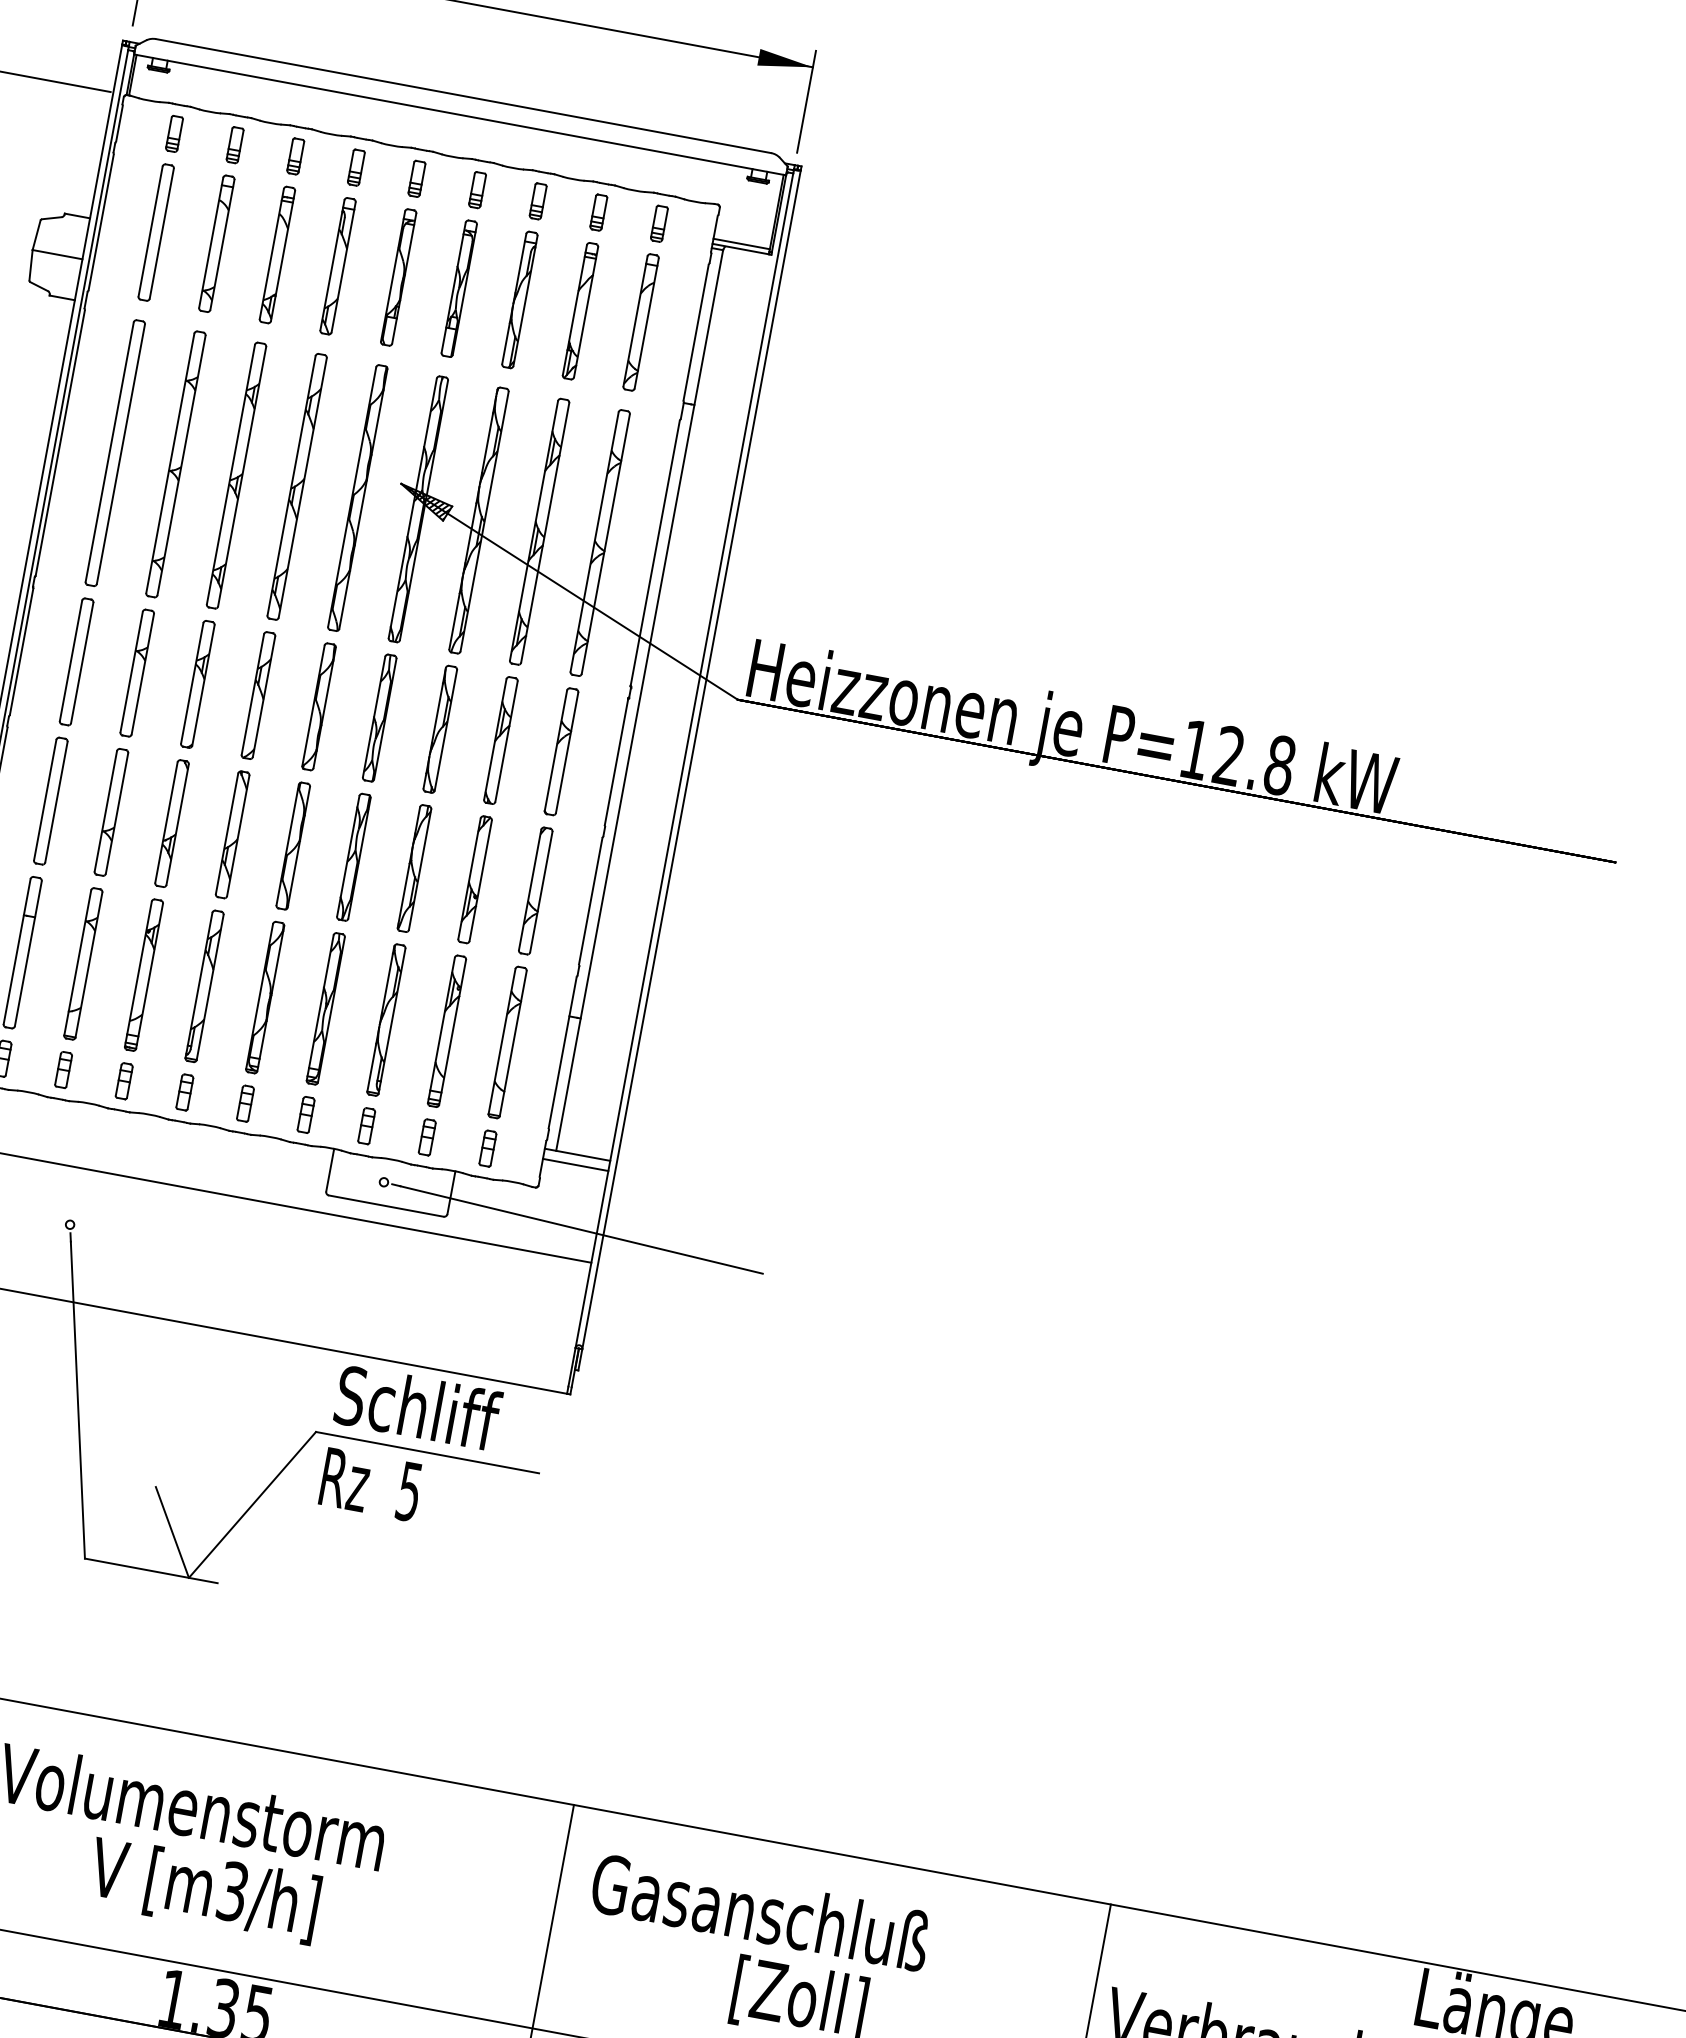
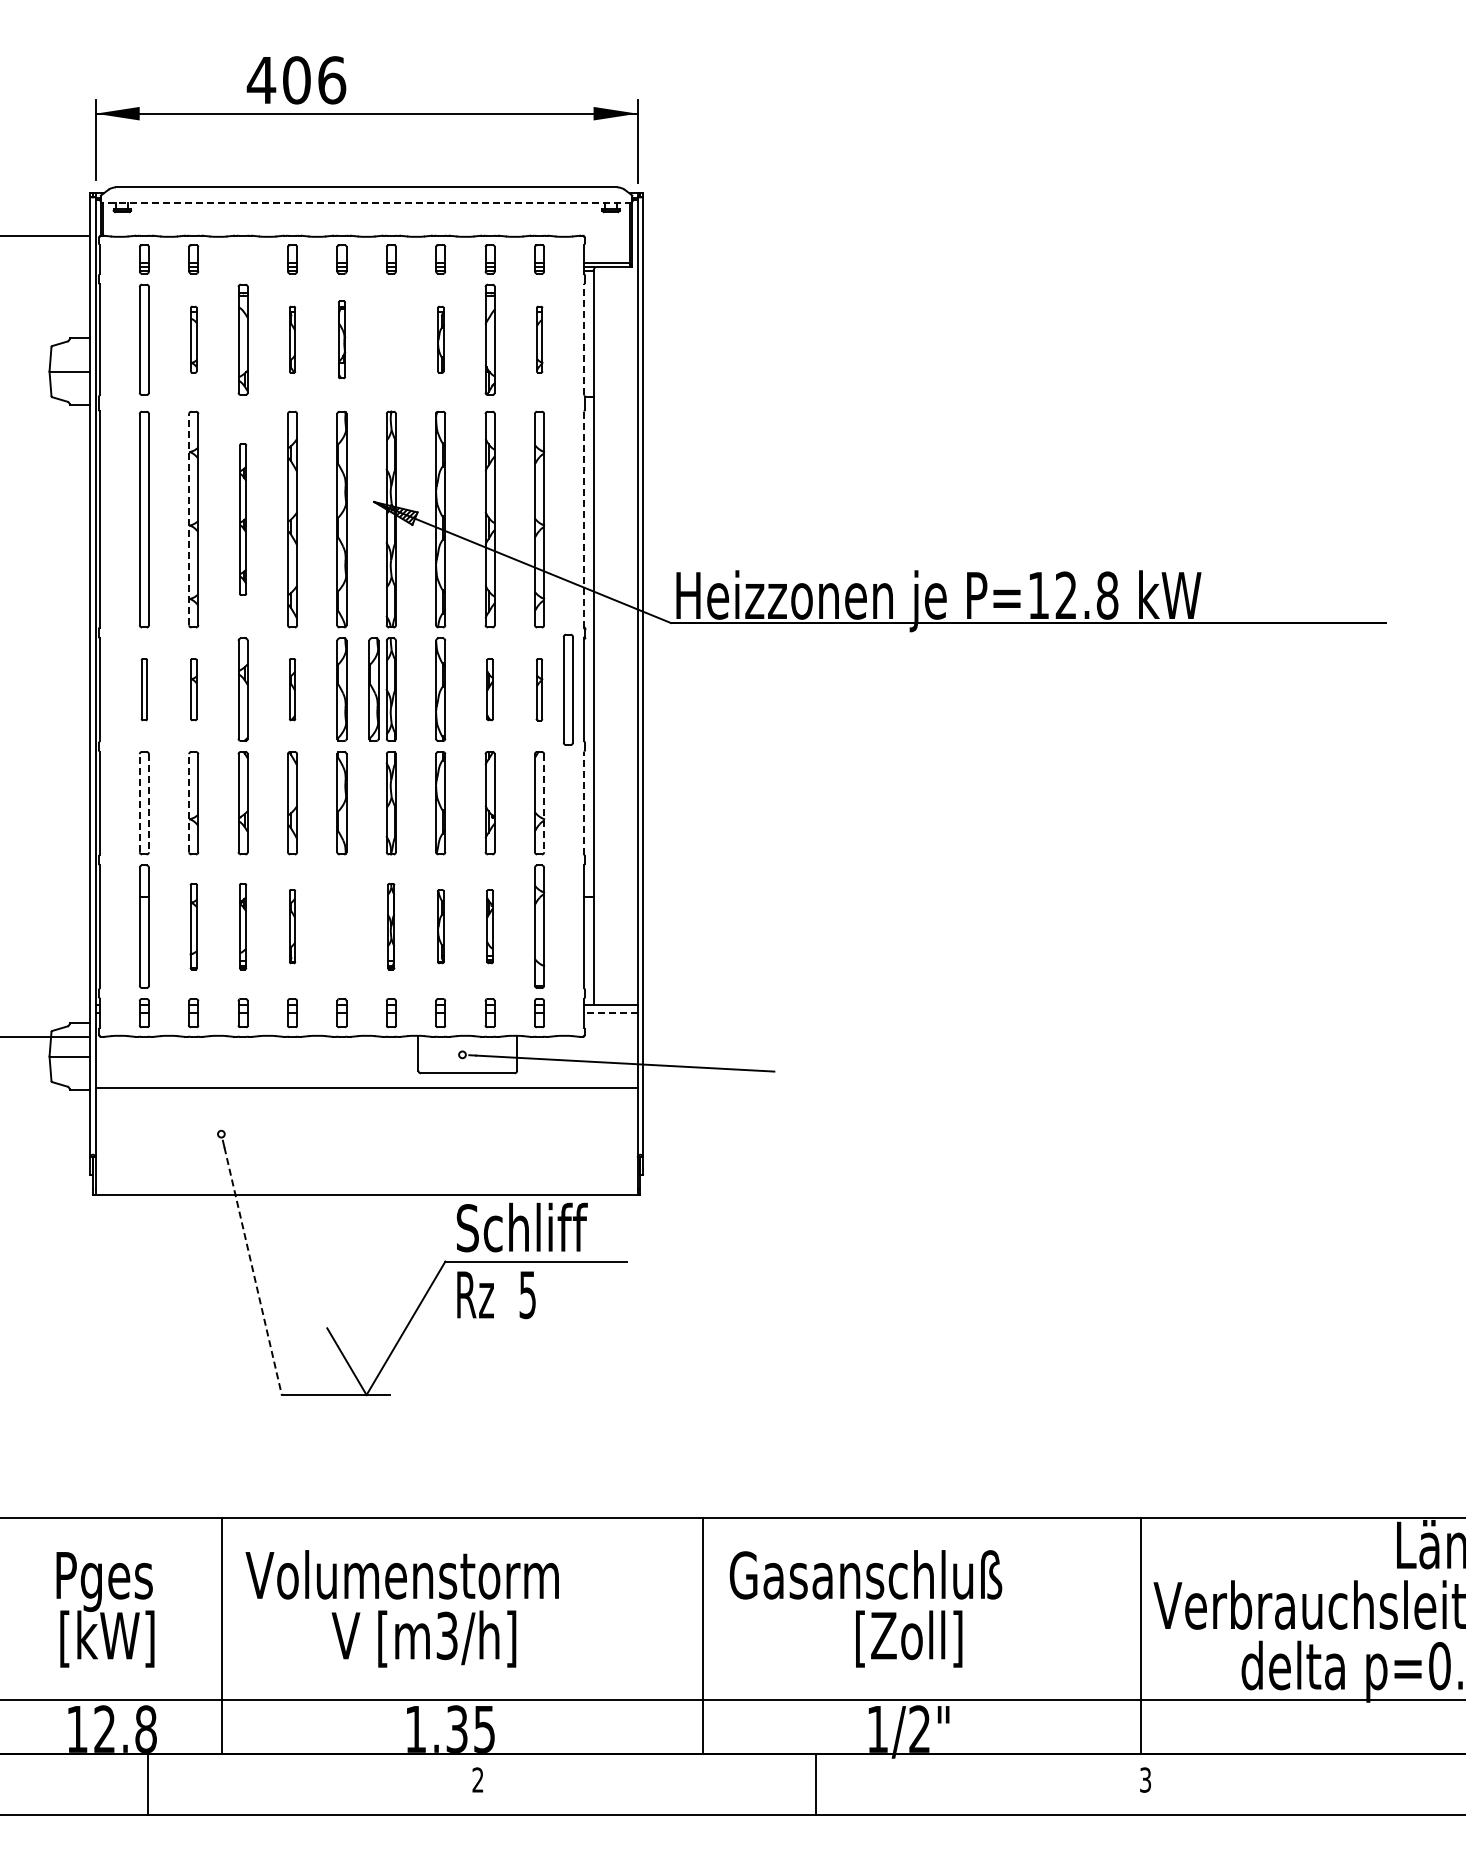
line: (460, 114) -> (366, 202), solid -> dashed
part: (294, 156) -> (242, 259), removed
part: (216, 243) -> (193, 339), size x0.6
part: (338, 265) -> (292, 339), size x0.6
part: (398, 277) -> (341, 339), size x0.7
part: (458, 288) -> (390, 339), removed
part: (519, 299) -> (440, 339), size x0.6
part: (641, 322) -> (539, 339), size x0.6
line: (696, 332) -> (584, 339), solid -> dashed
line: (170, 463) -> (189, 519), solid -> dashed
part: (235, 475) -> (242, 519), size x0.7
line: (655, 553) -> (584, 519), solid -> dashed
part: (76, 661) -> (144, 689), size x0.6
part: (136, 672) -> (193, 689), size x0.6
part: (258, 695) -> (292, 689), size x0.6
part: (357, 713) -> (373, 689), added
part: (500, 740) -> (489, 689), size x0.6
part: (561, 751) -> (539, 689), size x0.6
part: (597, 758) -> (568, 689), added
line: (45, 799) -> (139, 802), solid -> dashed
line: (55, 802) -> (148, 803), solid -> dashed
line: (106, 810) -> (189, 802), solid -> dashed
line: (541, 892) -> (544, 803), solid -> dashed
line: (590, 901) -> (584, 803), solid -> dashed
part: (83, 963) -> (193, 926), size x0.7
part: (143, 974) -> (242, 926), size x0.7
part: (204, 986) -> (292, 926), size x0.6
part: (264, 997) -> (341, 926), removed
part: (324, 1008) -> (390, 926), size x0.7
part: (386, 1019) -> (440, 926), size x0.6
part: (446, 1030) -> (489, 926), size x0.6
line: (576, 1165) -> (611, 1013), solid -> dashed
line: (78, 1400) -> (253, 1271), solid -> dashed

